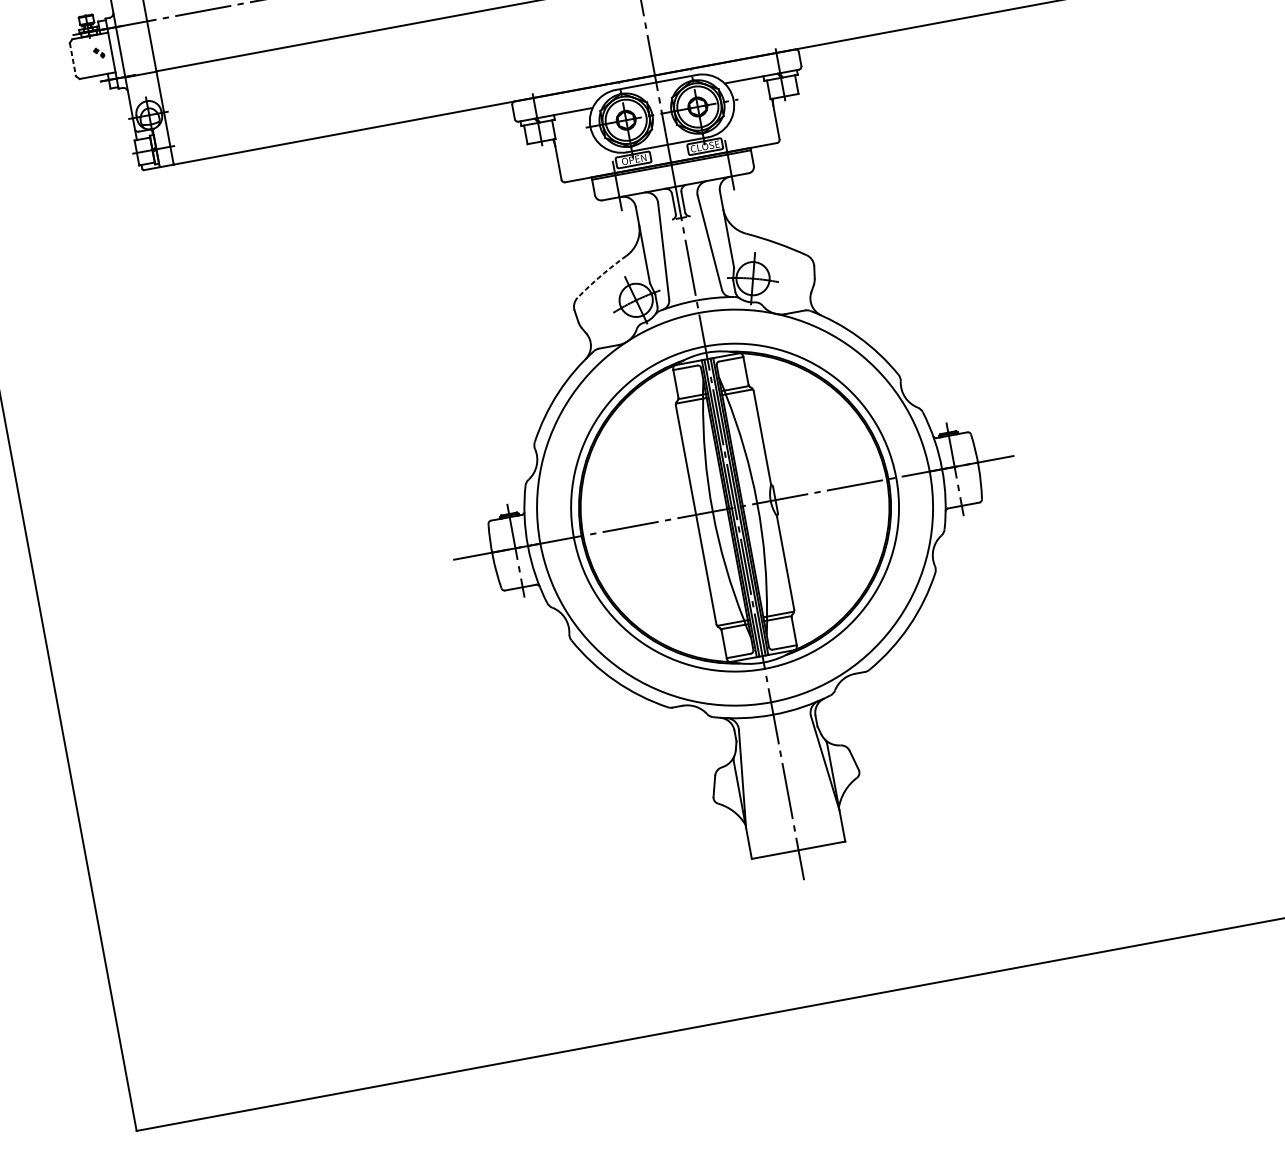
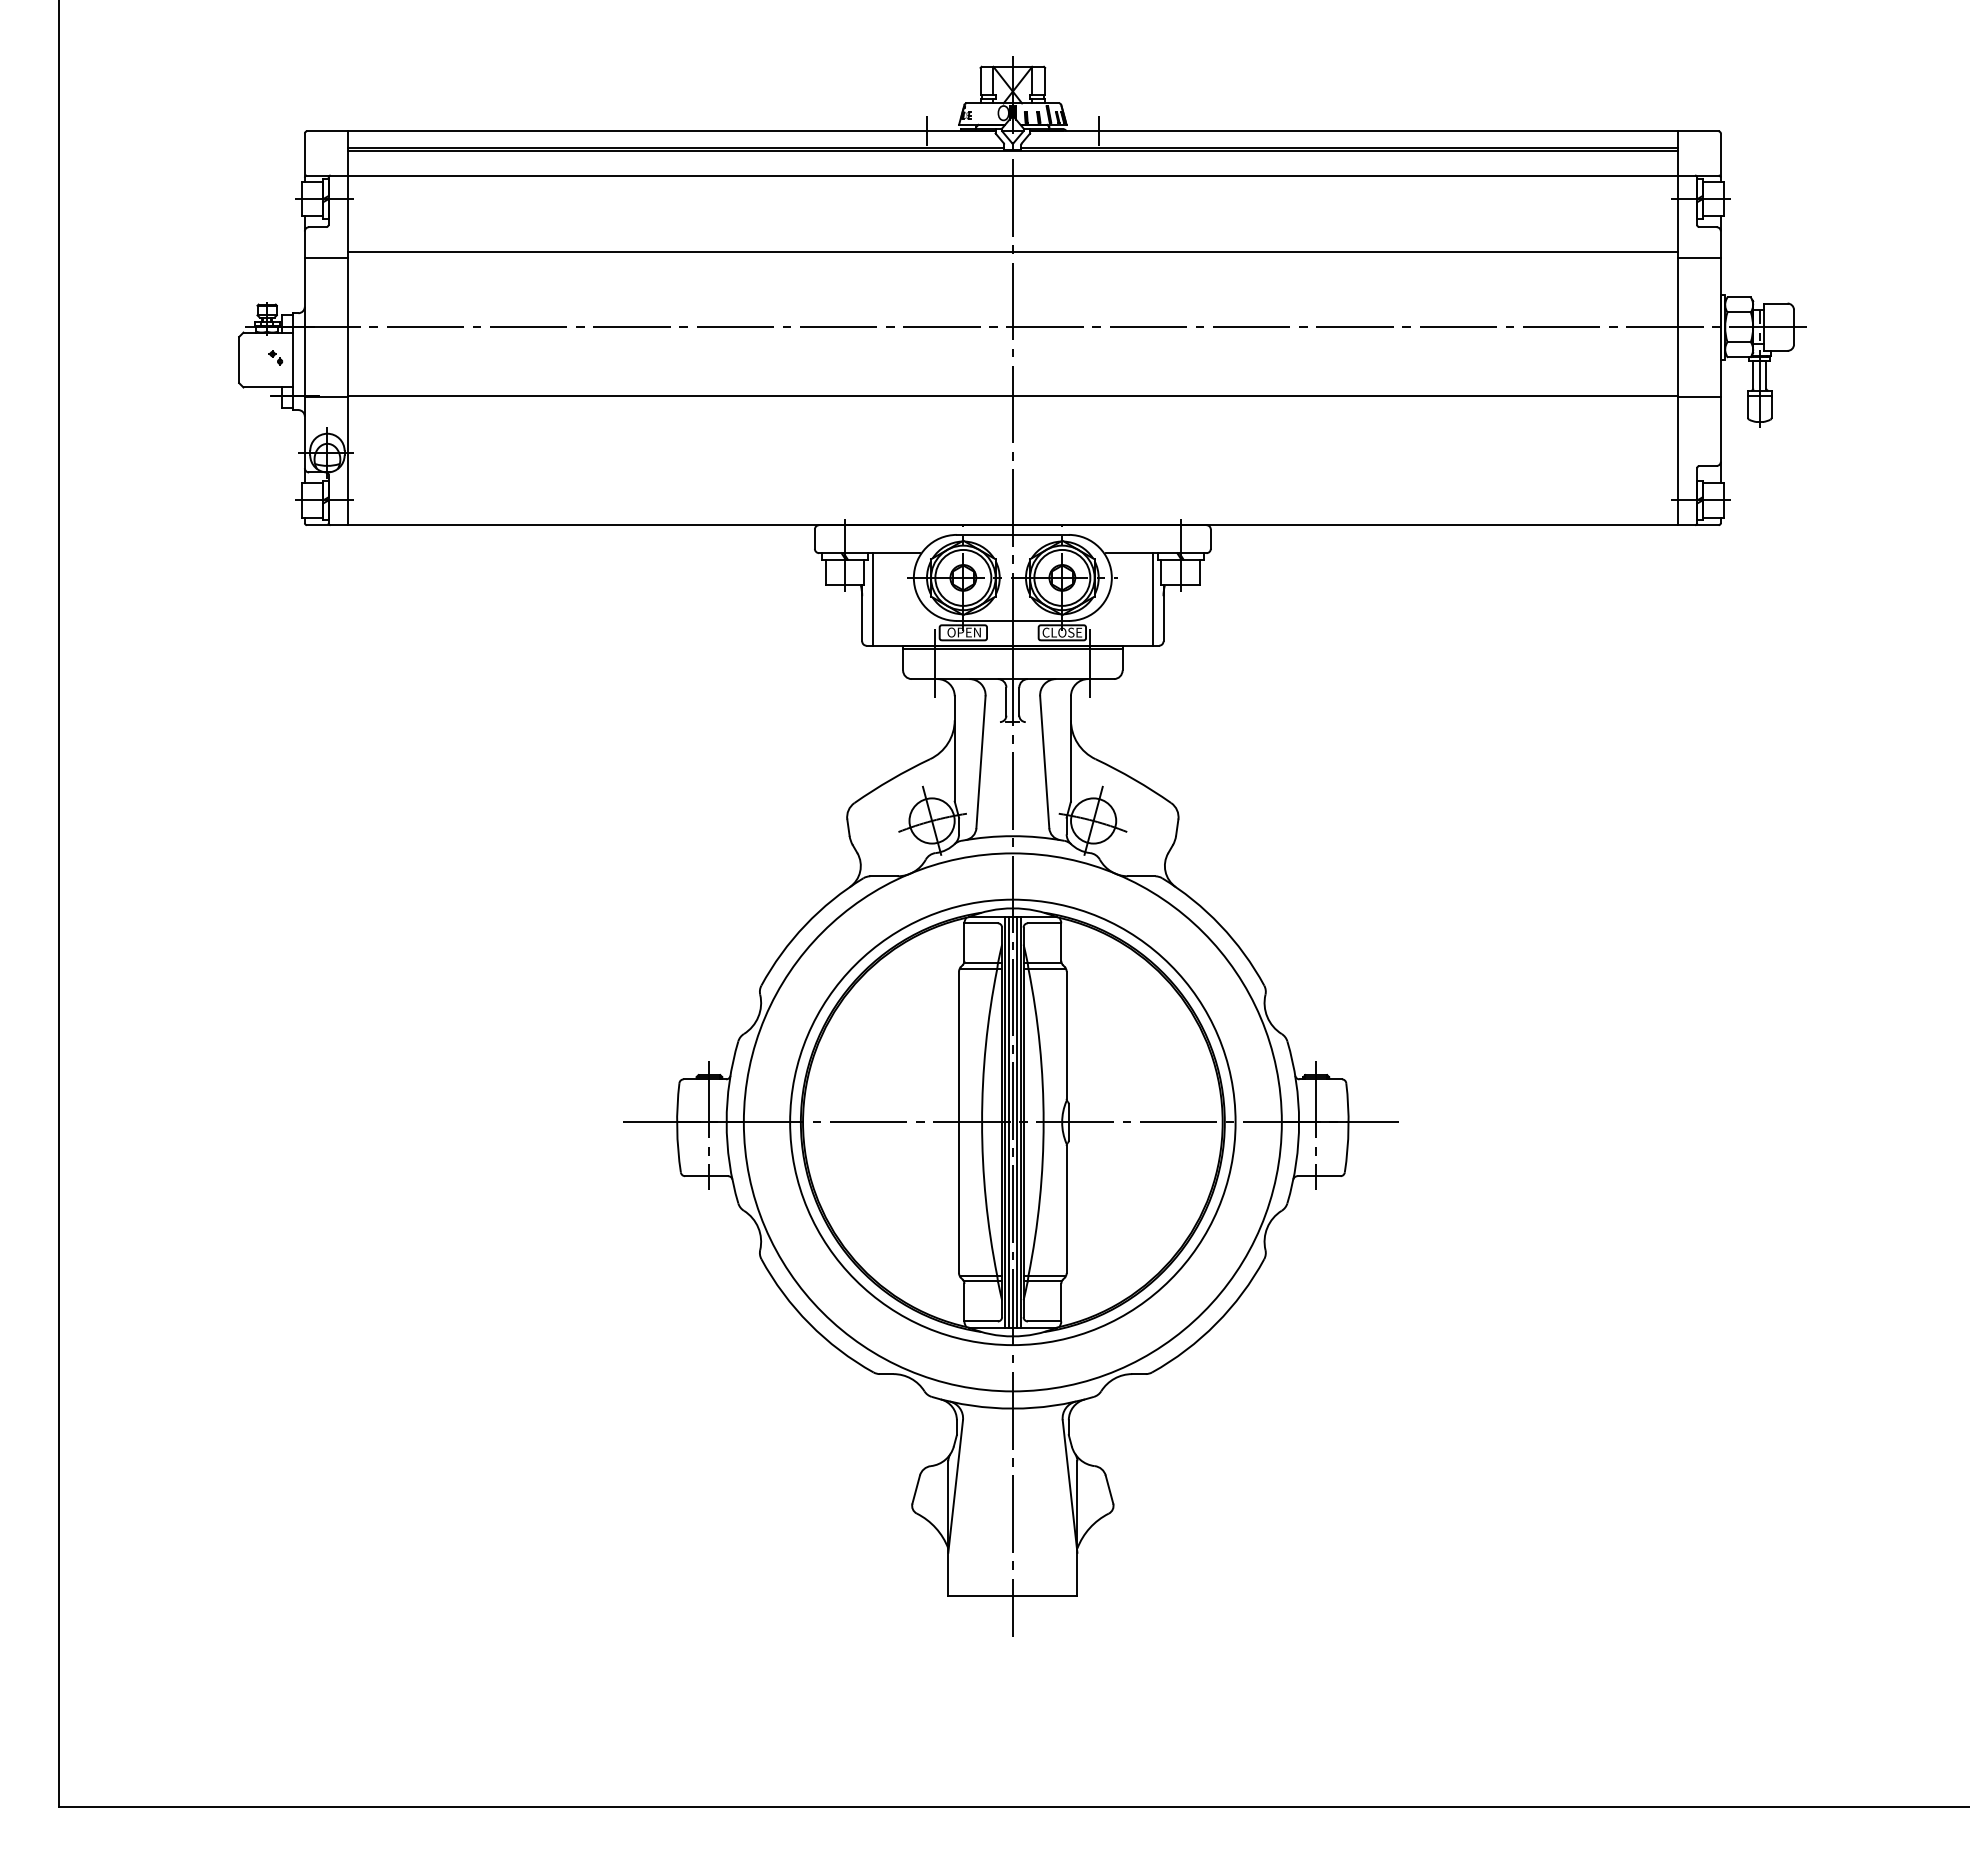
line: (73, 60) -> (239, 360), dashed -> solid
line: (766, 110) -> (1153, 599), added
line: (563, 148) -> (872, 599), added
arc: (601, 275) -> (891, 779), dashed -> solid

